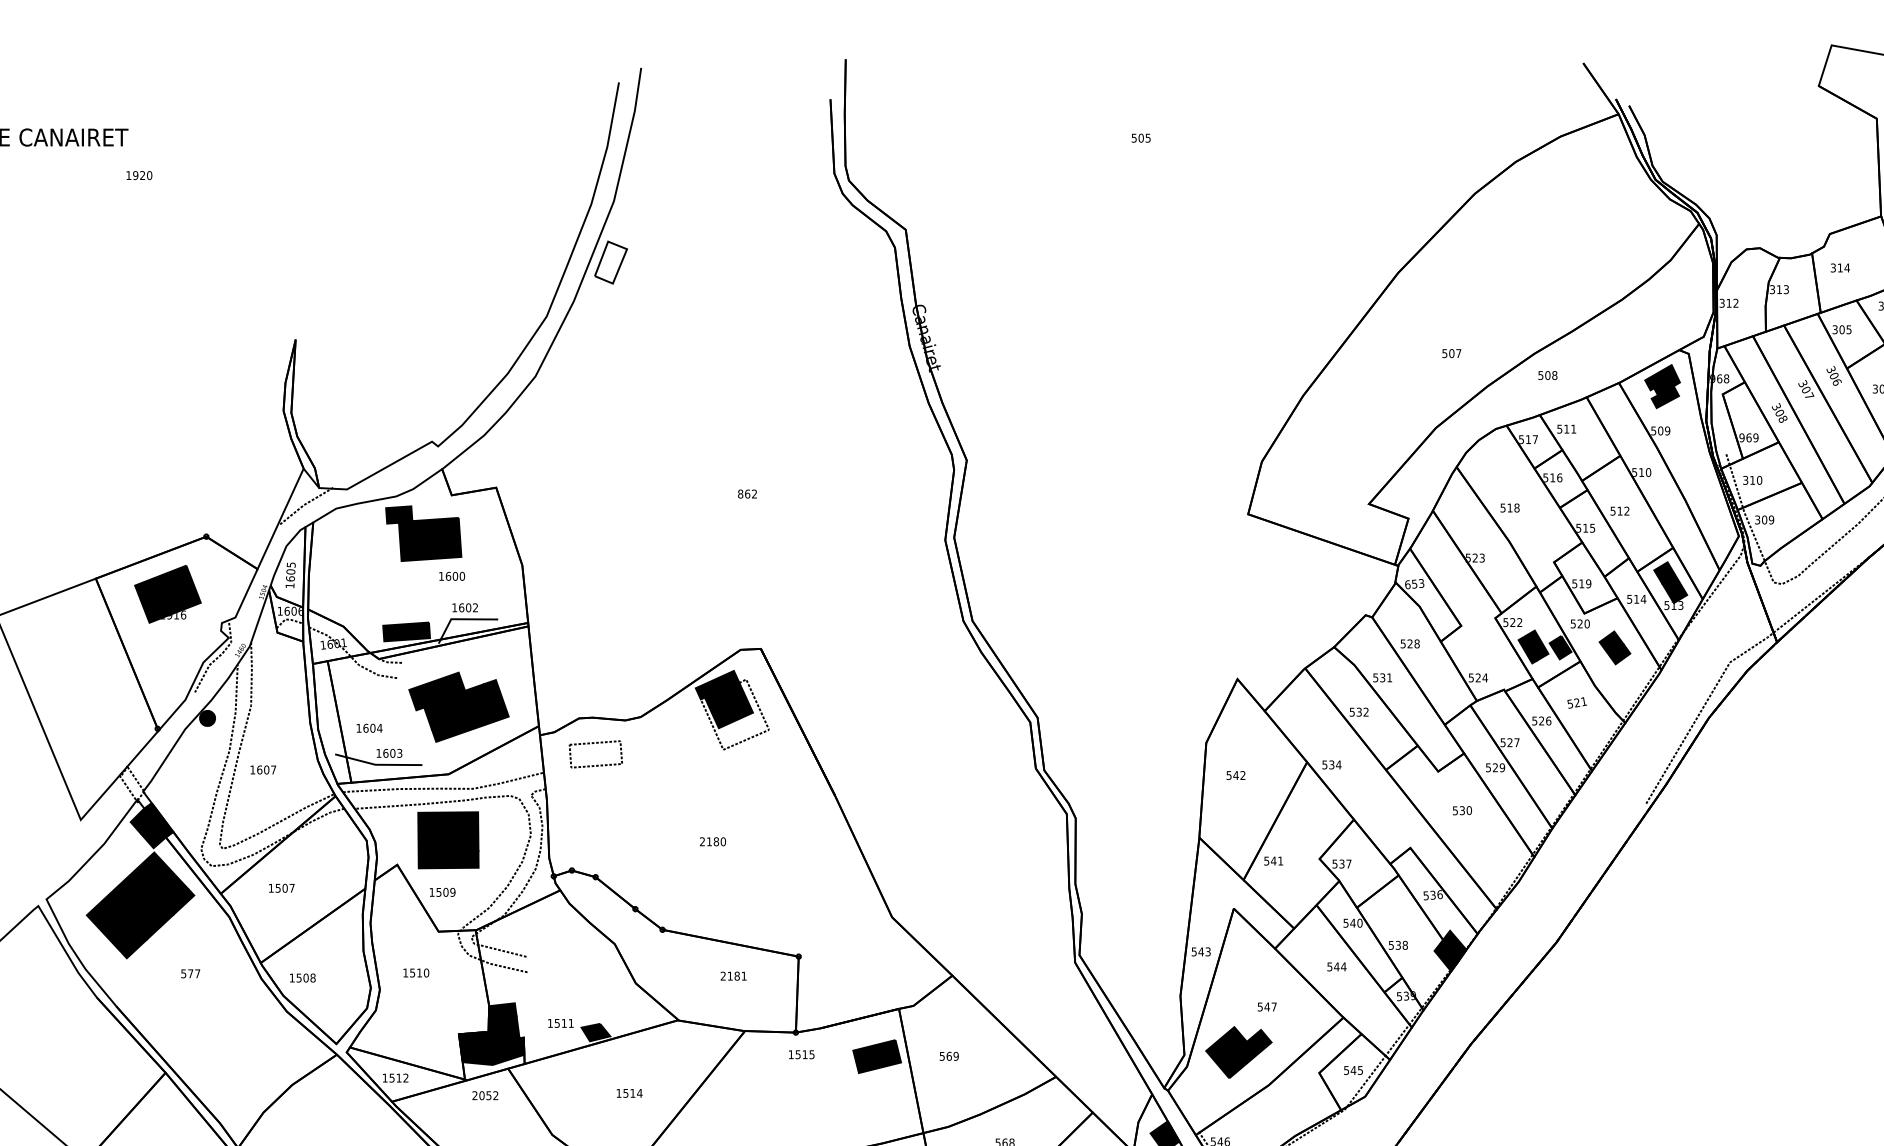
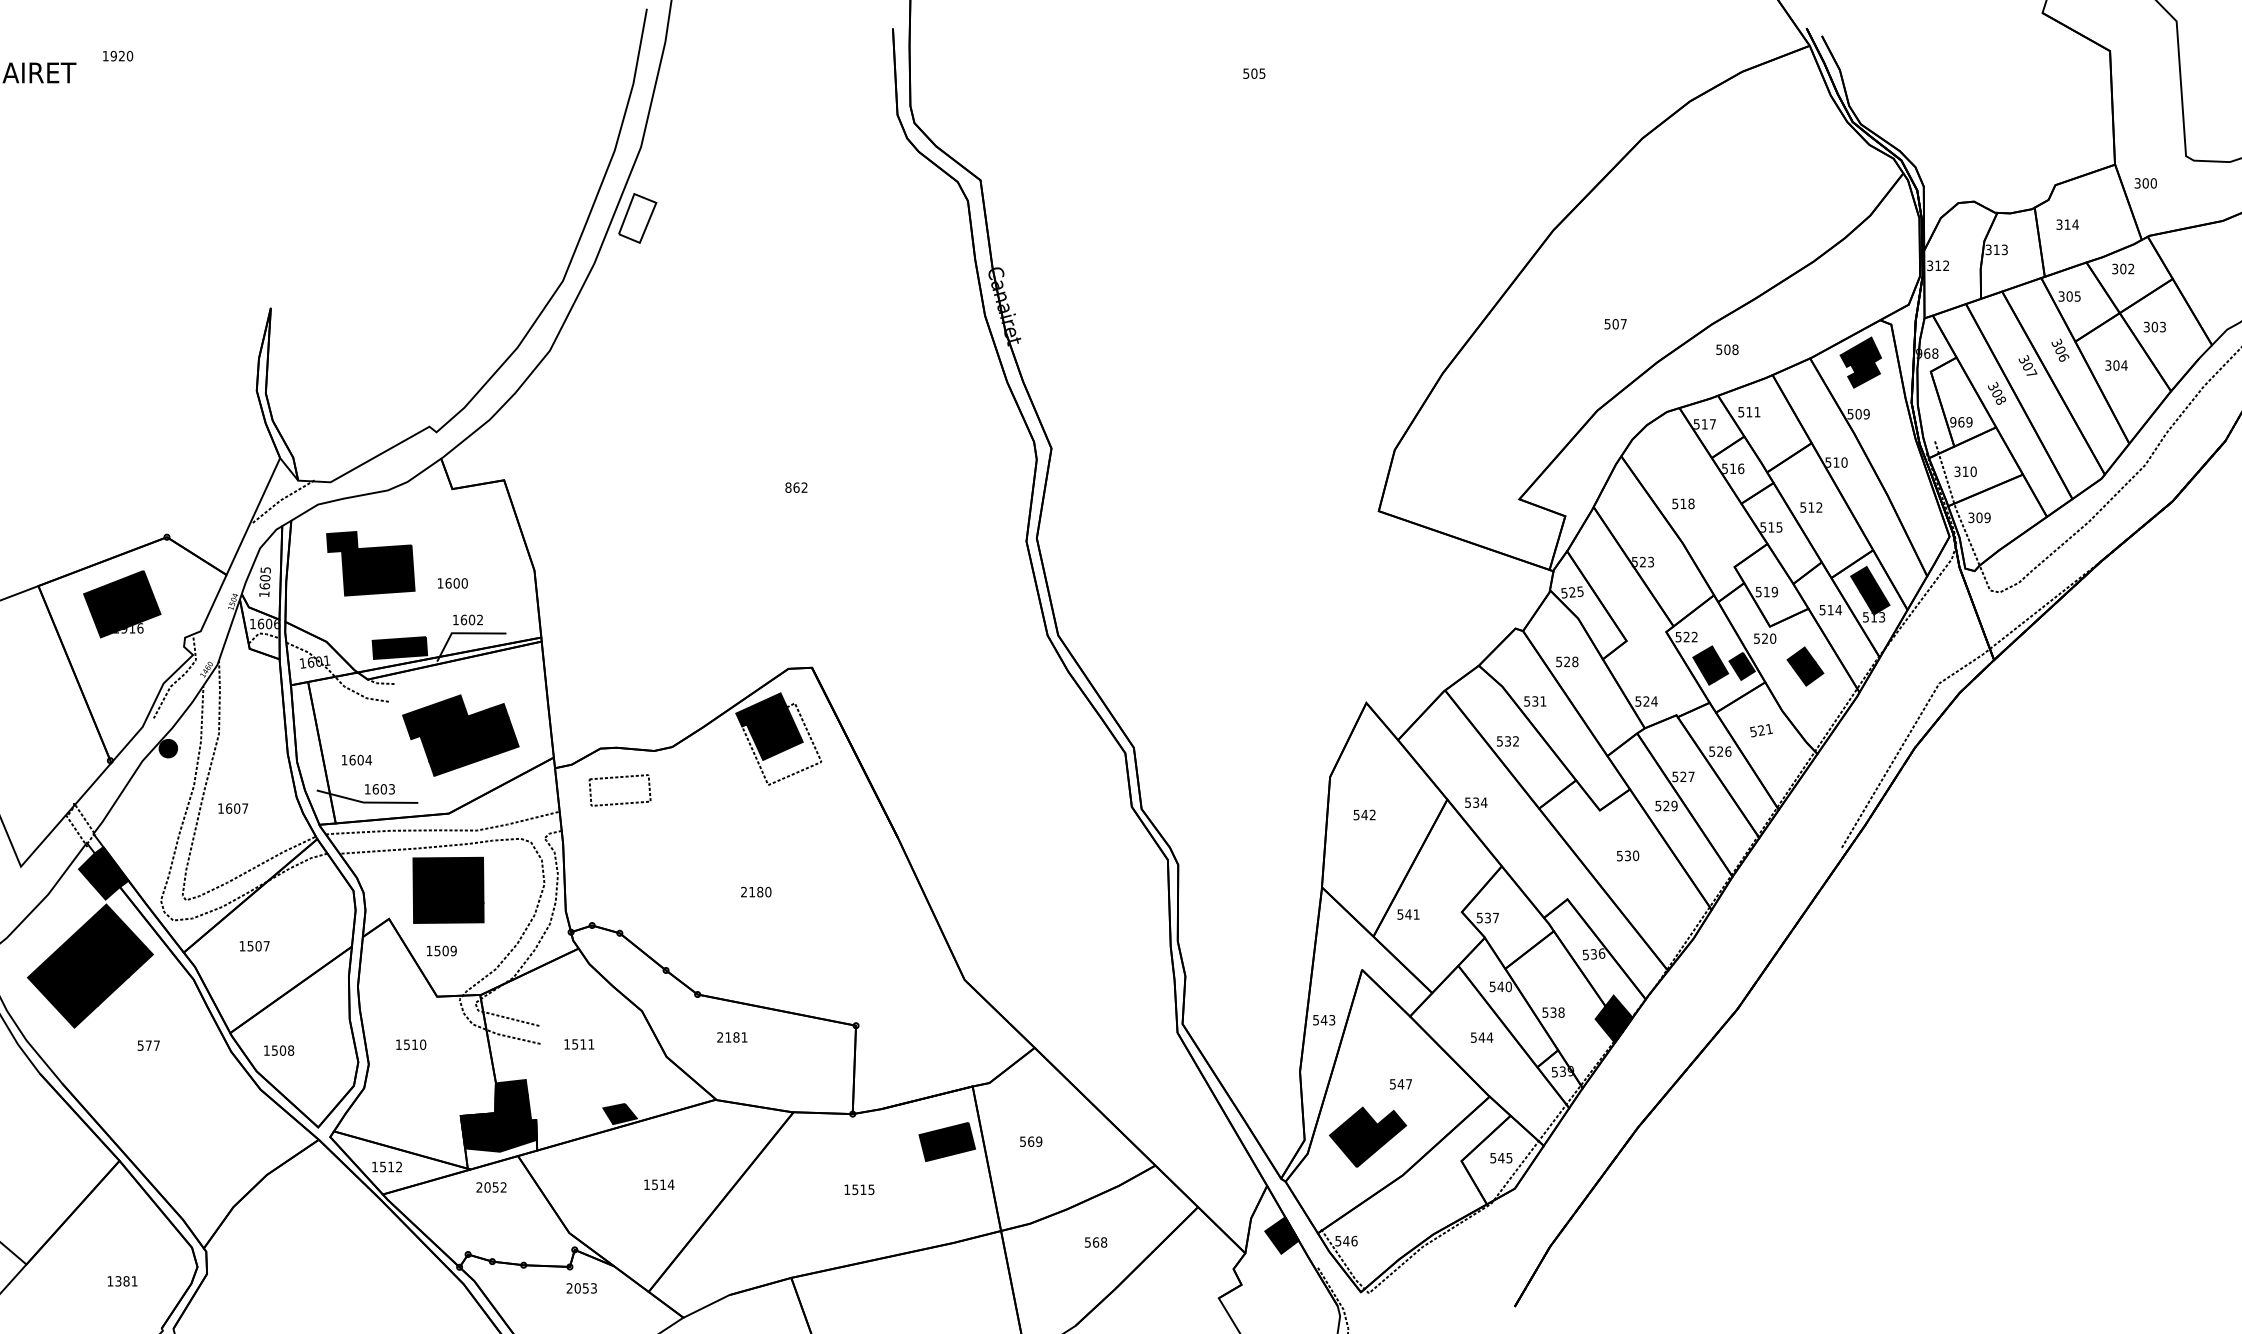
text: (139, 174) -> (118, 55), moved
part: (423, 533) -> (370, 563), moved
text: (1414, 584) -> (1572, 592), 653 -> 525
text: (733, 976) -> (732, 1037), moved
text: (561, 1023) -> (579, 1044), moved
text: (801, 1054) -> (859, 1189), moved

